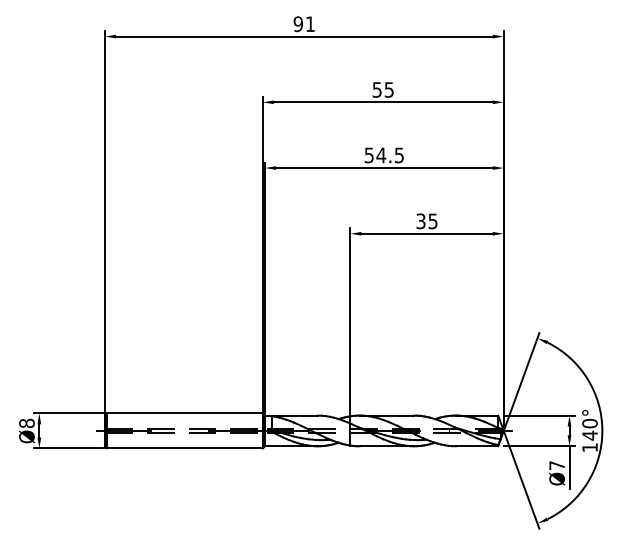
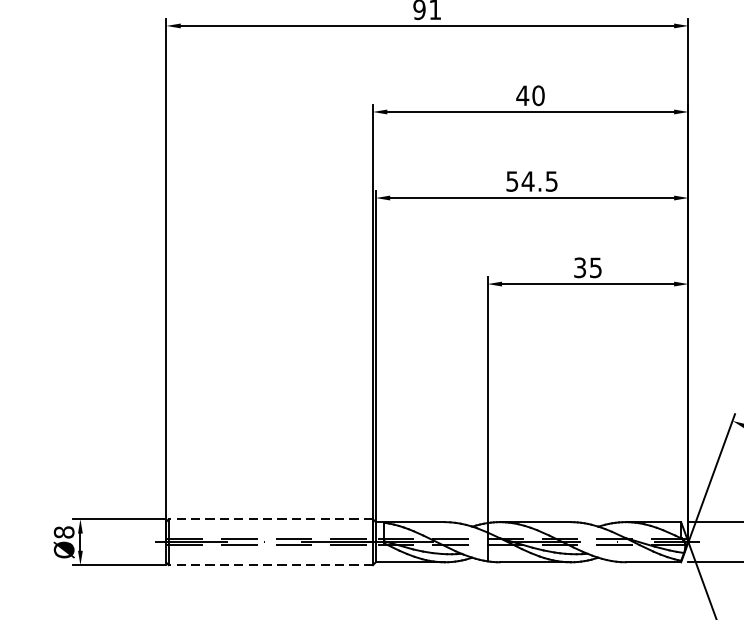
text: (382, 89) -> (529, 95), 55 -> 40
line: (184, 413) -> (270, 519), solid -> dashed
line: (184, 448) -> (270, 565), solid -> dashed

